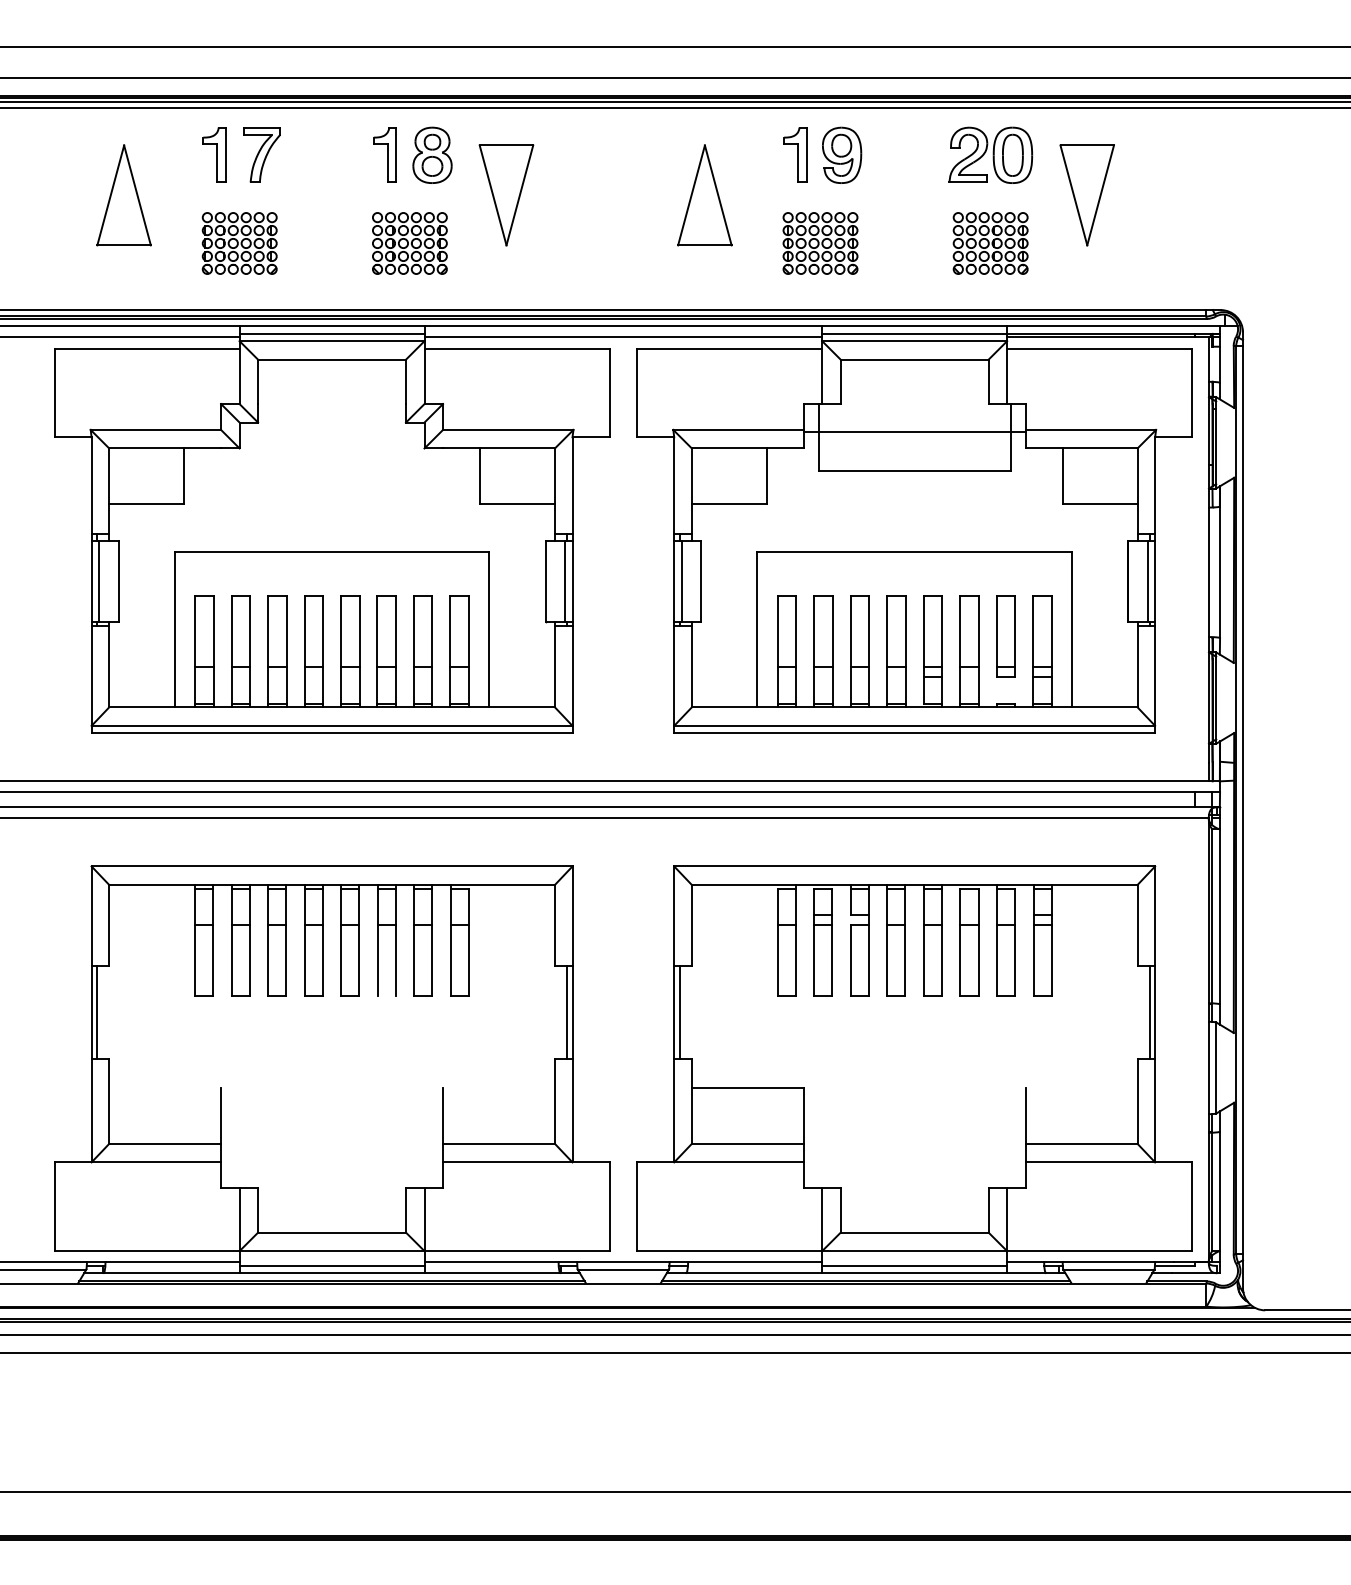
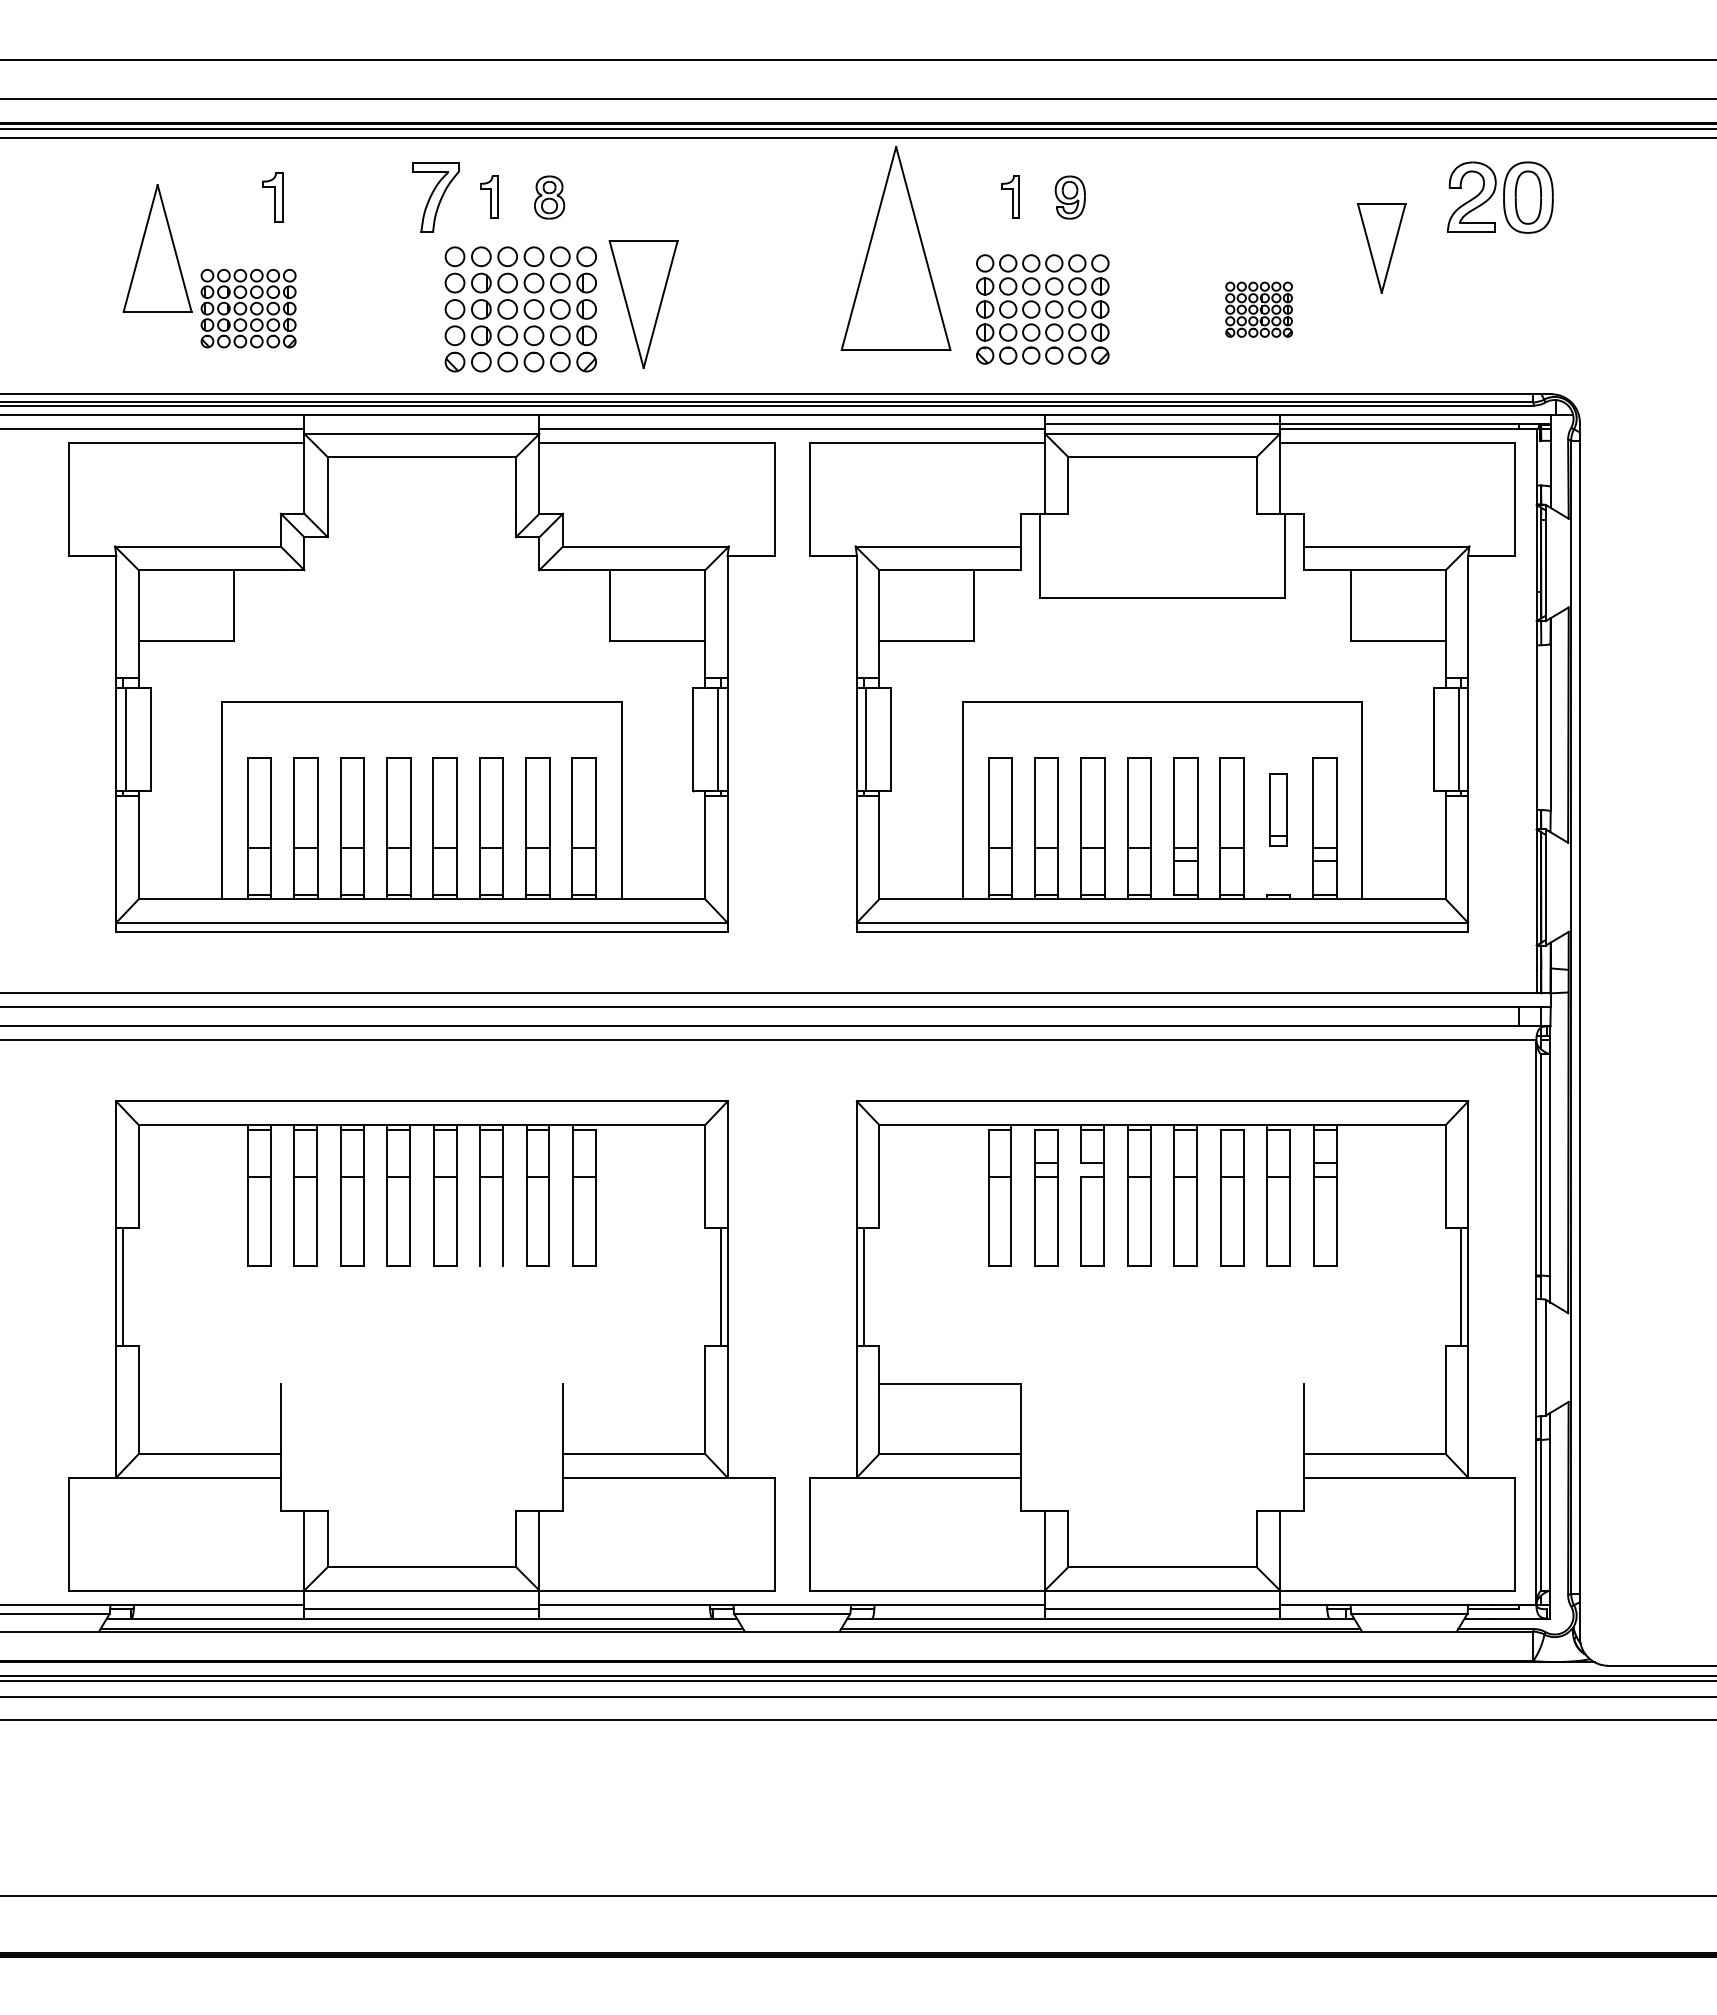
part: (214, 154) -> (272, 196), size x0.7
part: (385, 154) -> (489, 196), size x0.6
part: (795, 154) -> (1010, 196), size x0.6
part: (261, 155) -> (435, 197), moved
part: (432, 155) -> (549, 197), size x0.6
part: (842, 155) -> (1070, 197), size x0.6
part: (990, 155) -> (1499, 197), moved
part: (506, 195) -> (643, 304), moved
part: (704, 195) -> (895, 248), size x1.6
part: (1086, 195) -> (1381, 248), size x0.7
part: (239, 243) -> (248, 308), moved
part: (409, 243) -> (520, 309), size x1.6
part: (820, 243) -> (1042, 309), size x1.4
part: (990, 243) -> (1258, 309), size x0.7
line: (331, 333) -> (421, 424), removed
line: (914, 432) -> (1162, 549), removed
part: (1005, 636) -> (1278, 809), size x0.7

